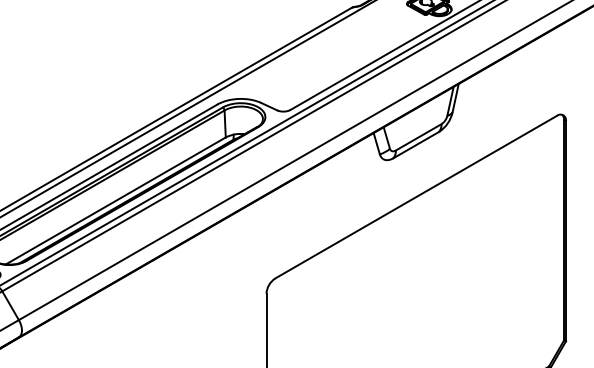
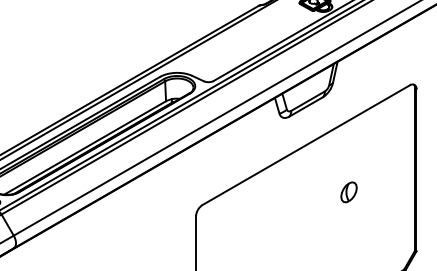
part: (473, 261) -> (348, 192), added

